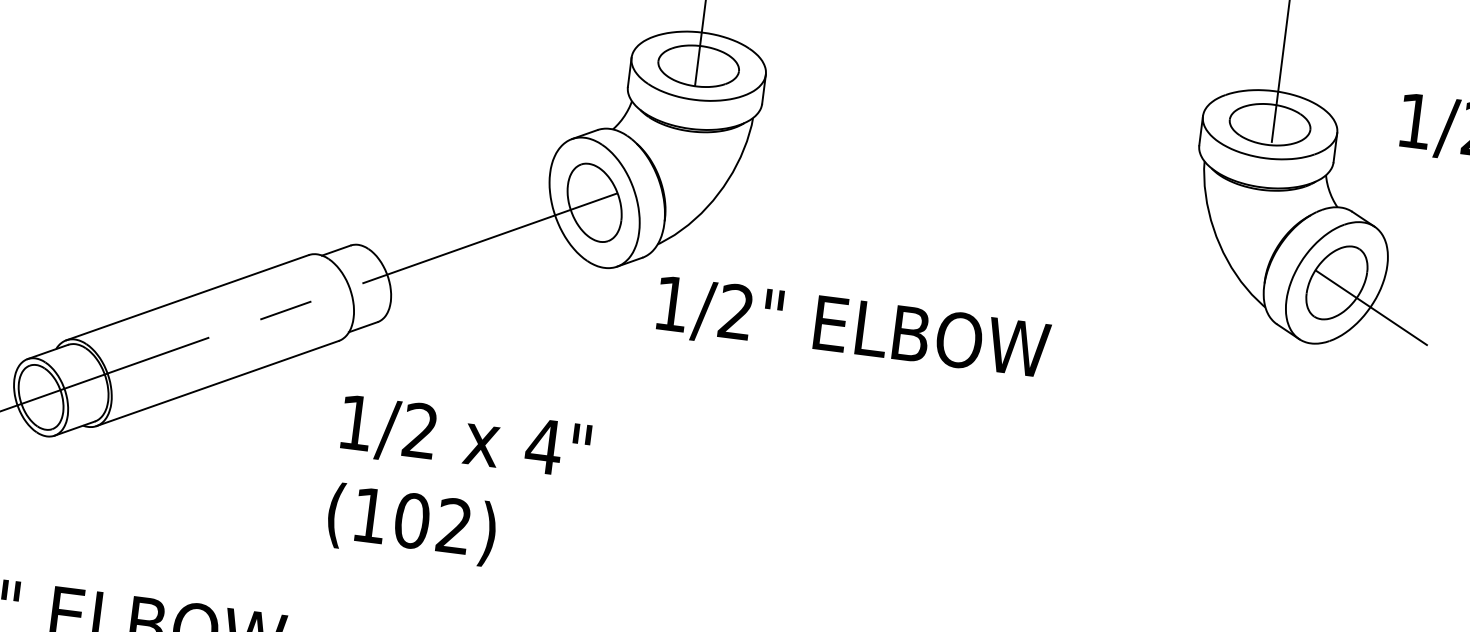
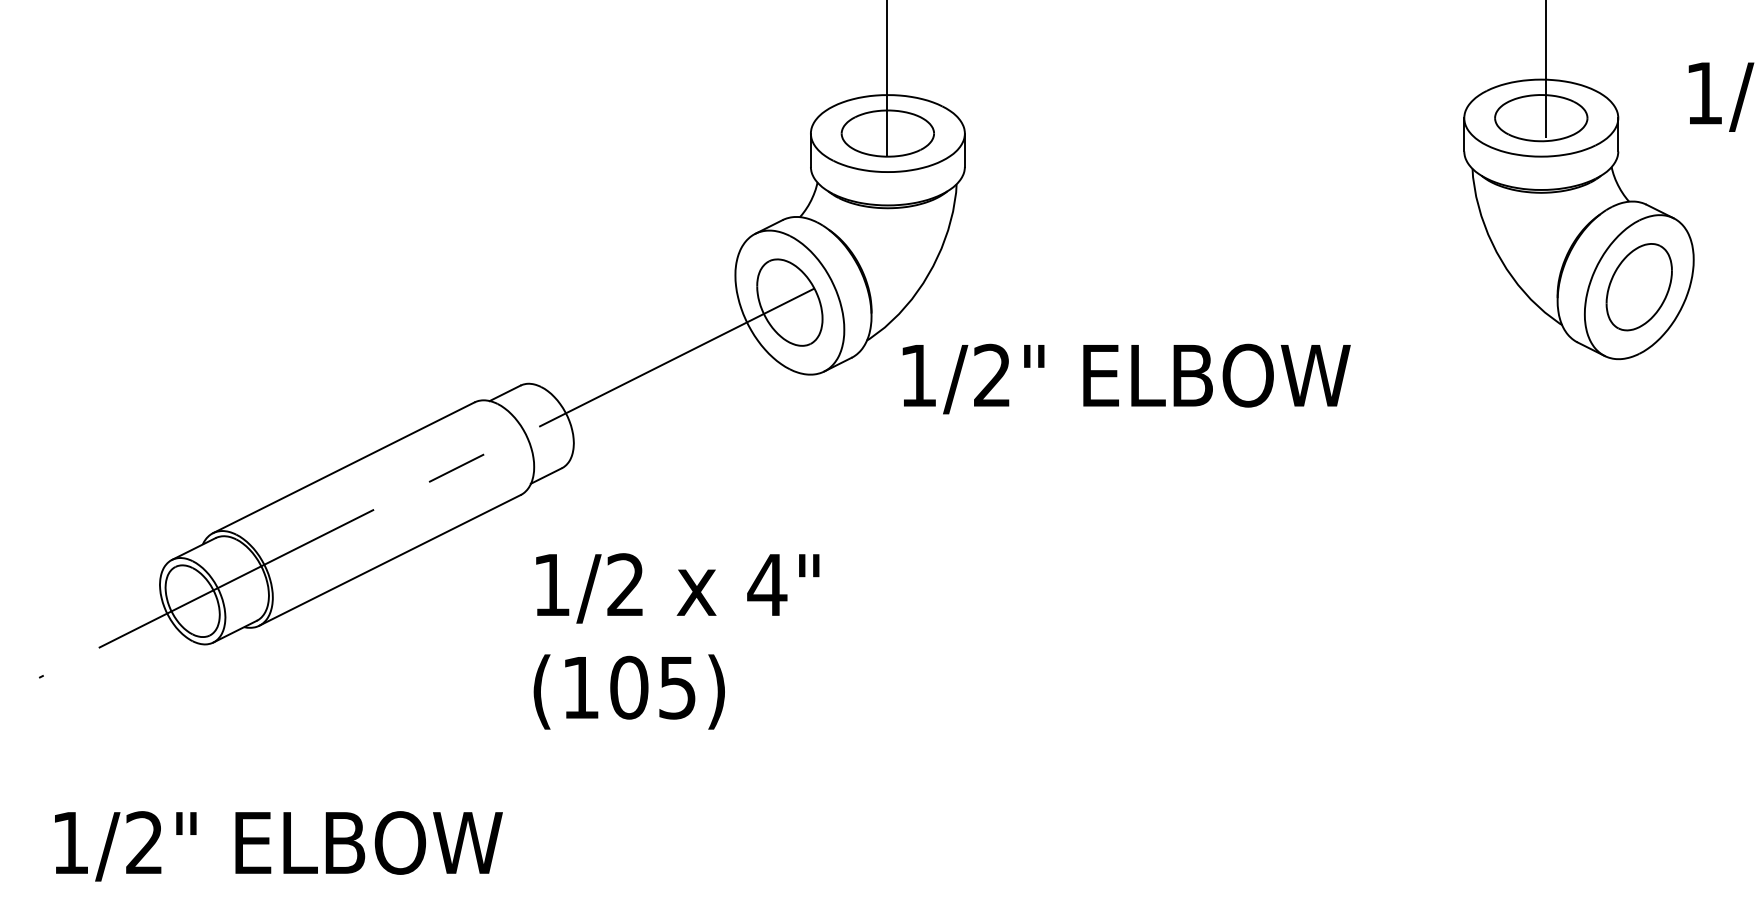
line: (1371, 307) -> (1681, 310), removed
text: (852, 329) -> (1126, 378), moved
text: (454, 526) -> (677, 687), (102) -> (105)

